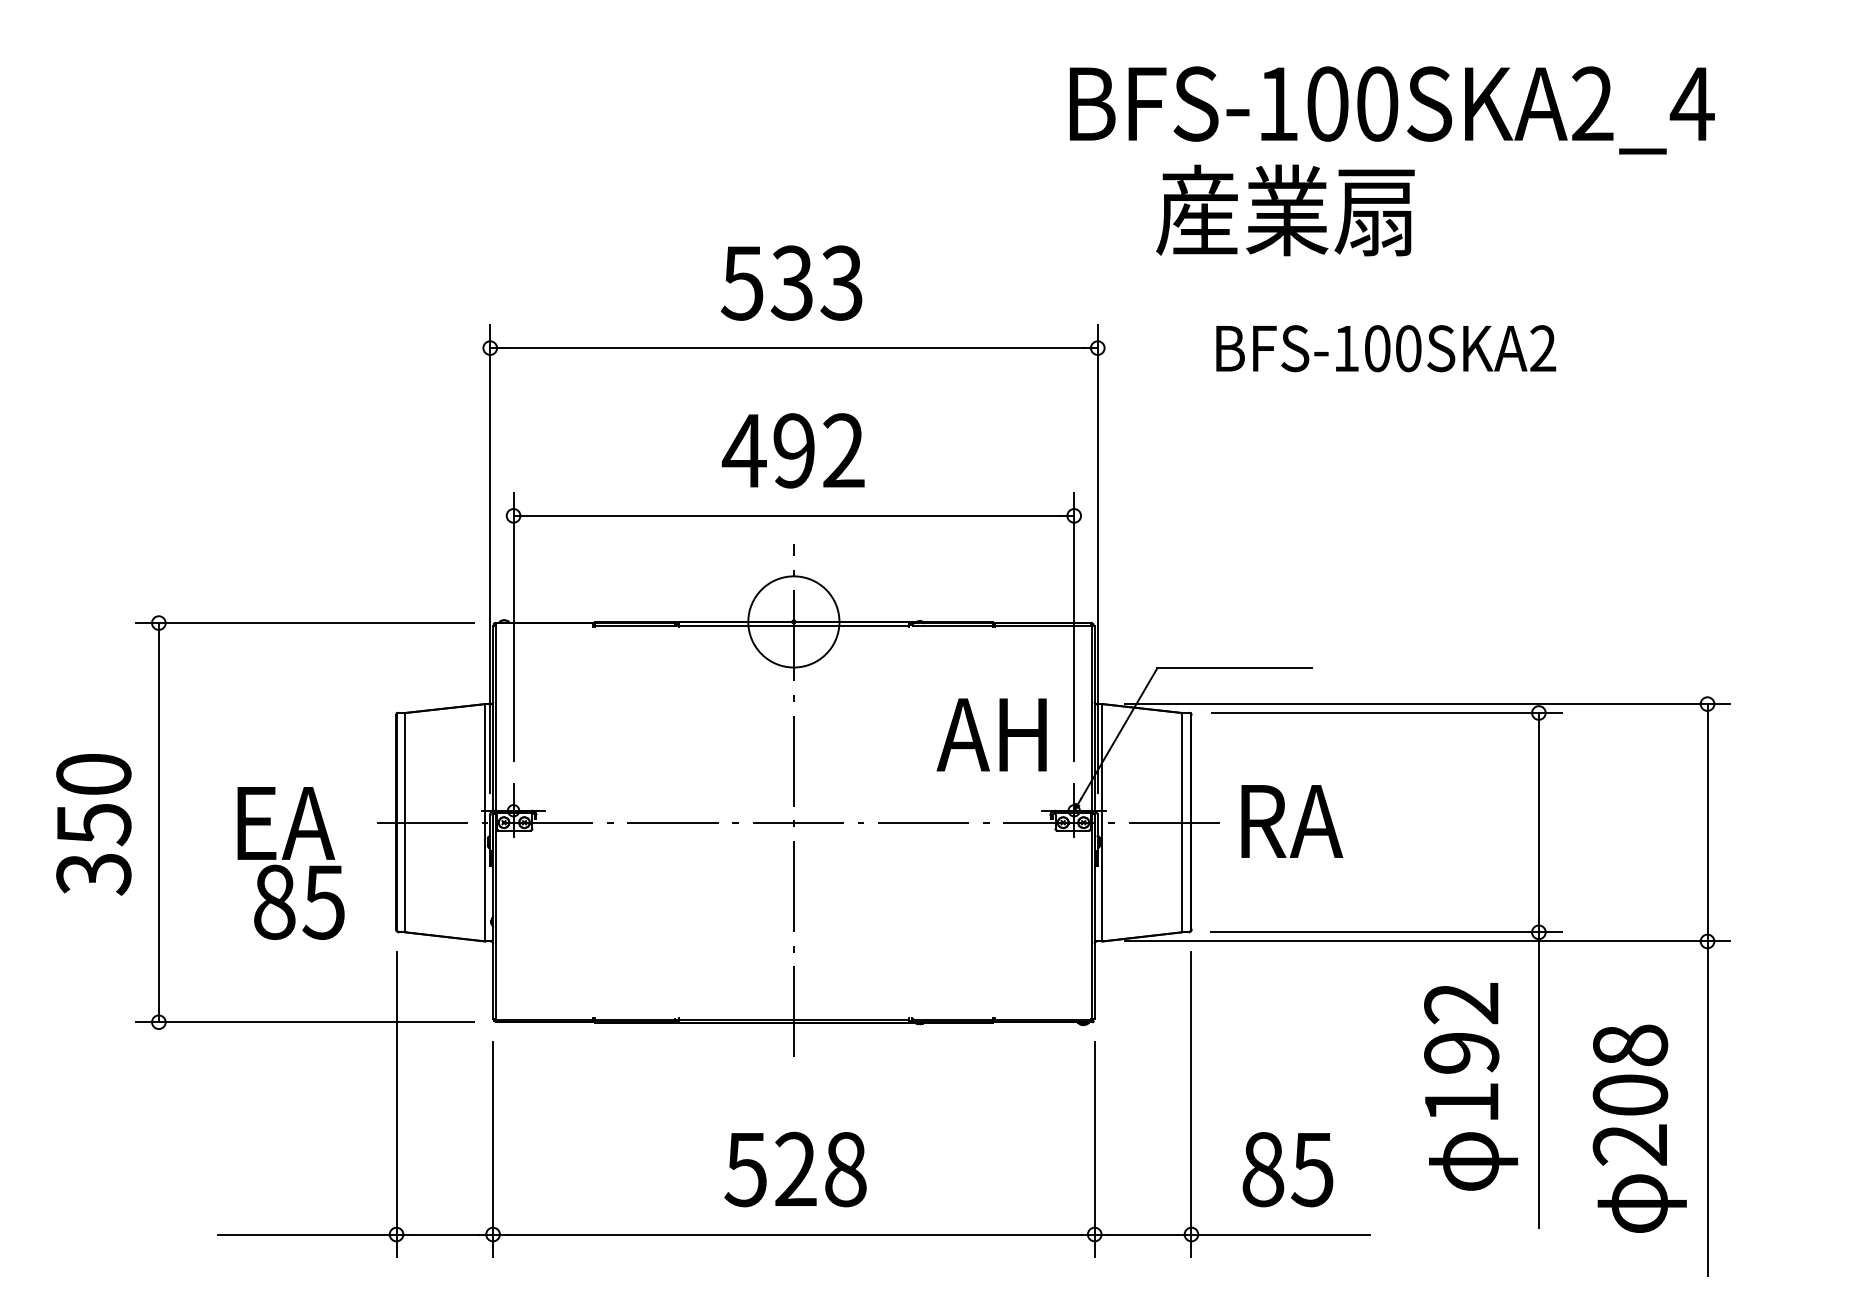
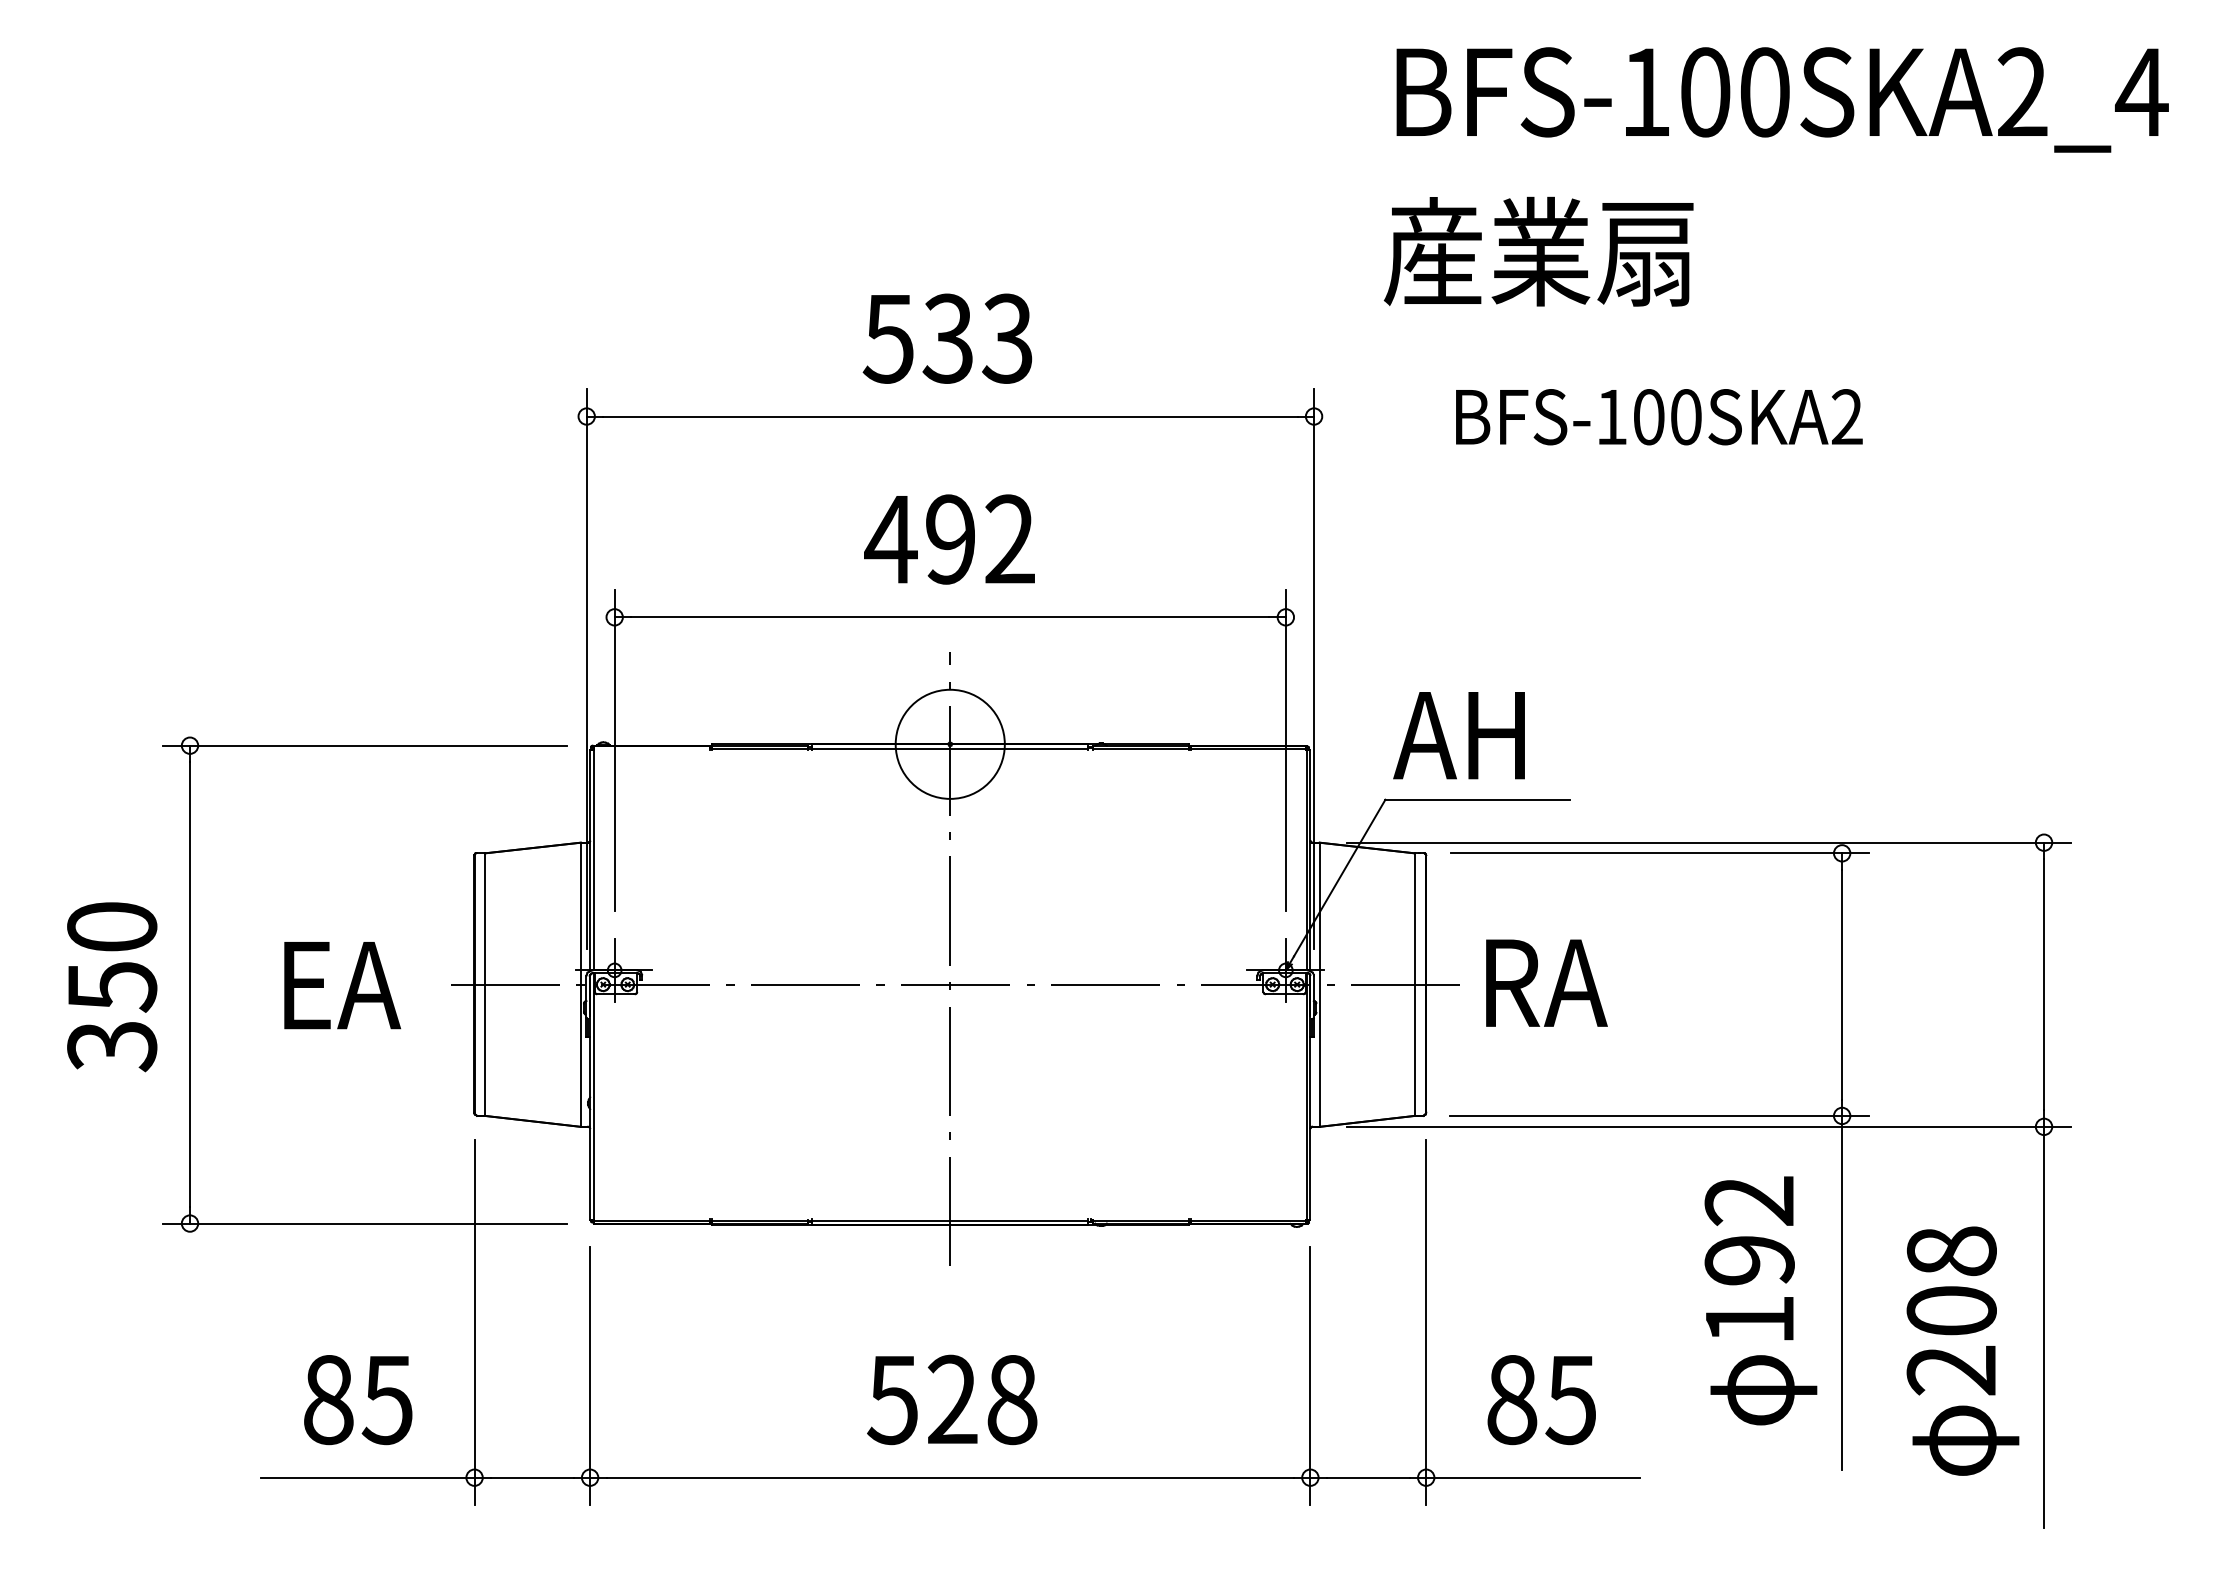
text: (1392, 110) -> (1782, 99), moved
text: (991, 734) -> (1458, 735), moved
text: (299, 902) -> (358, 1400), moved

